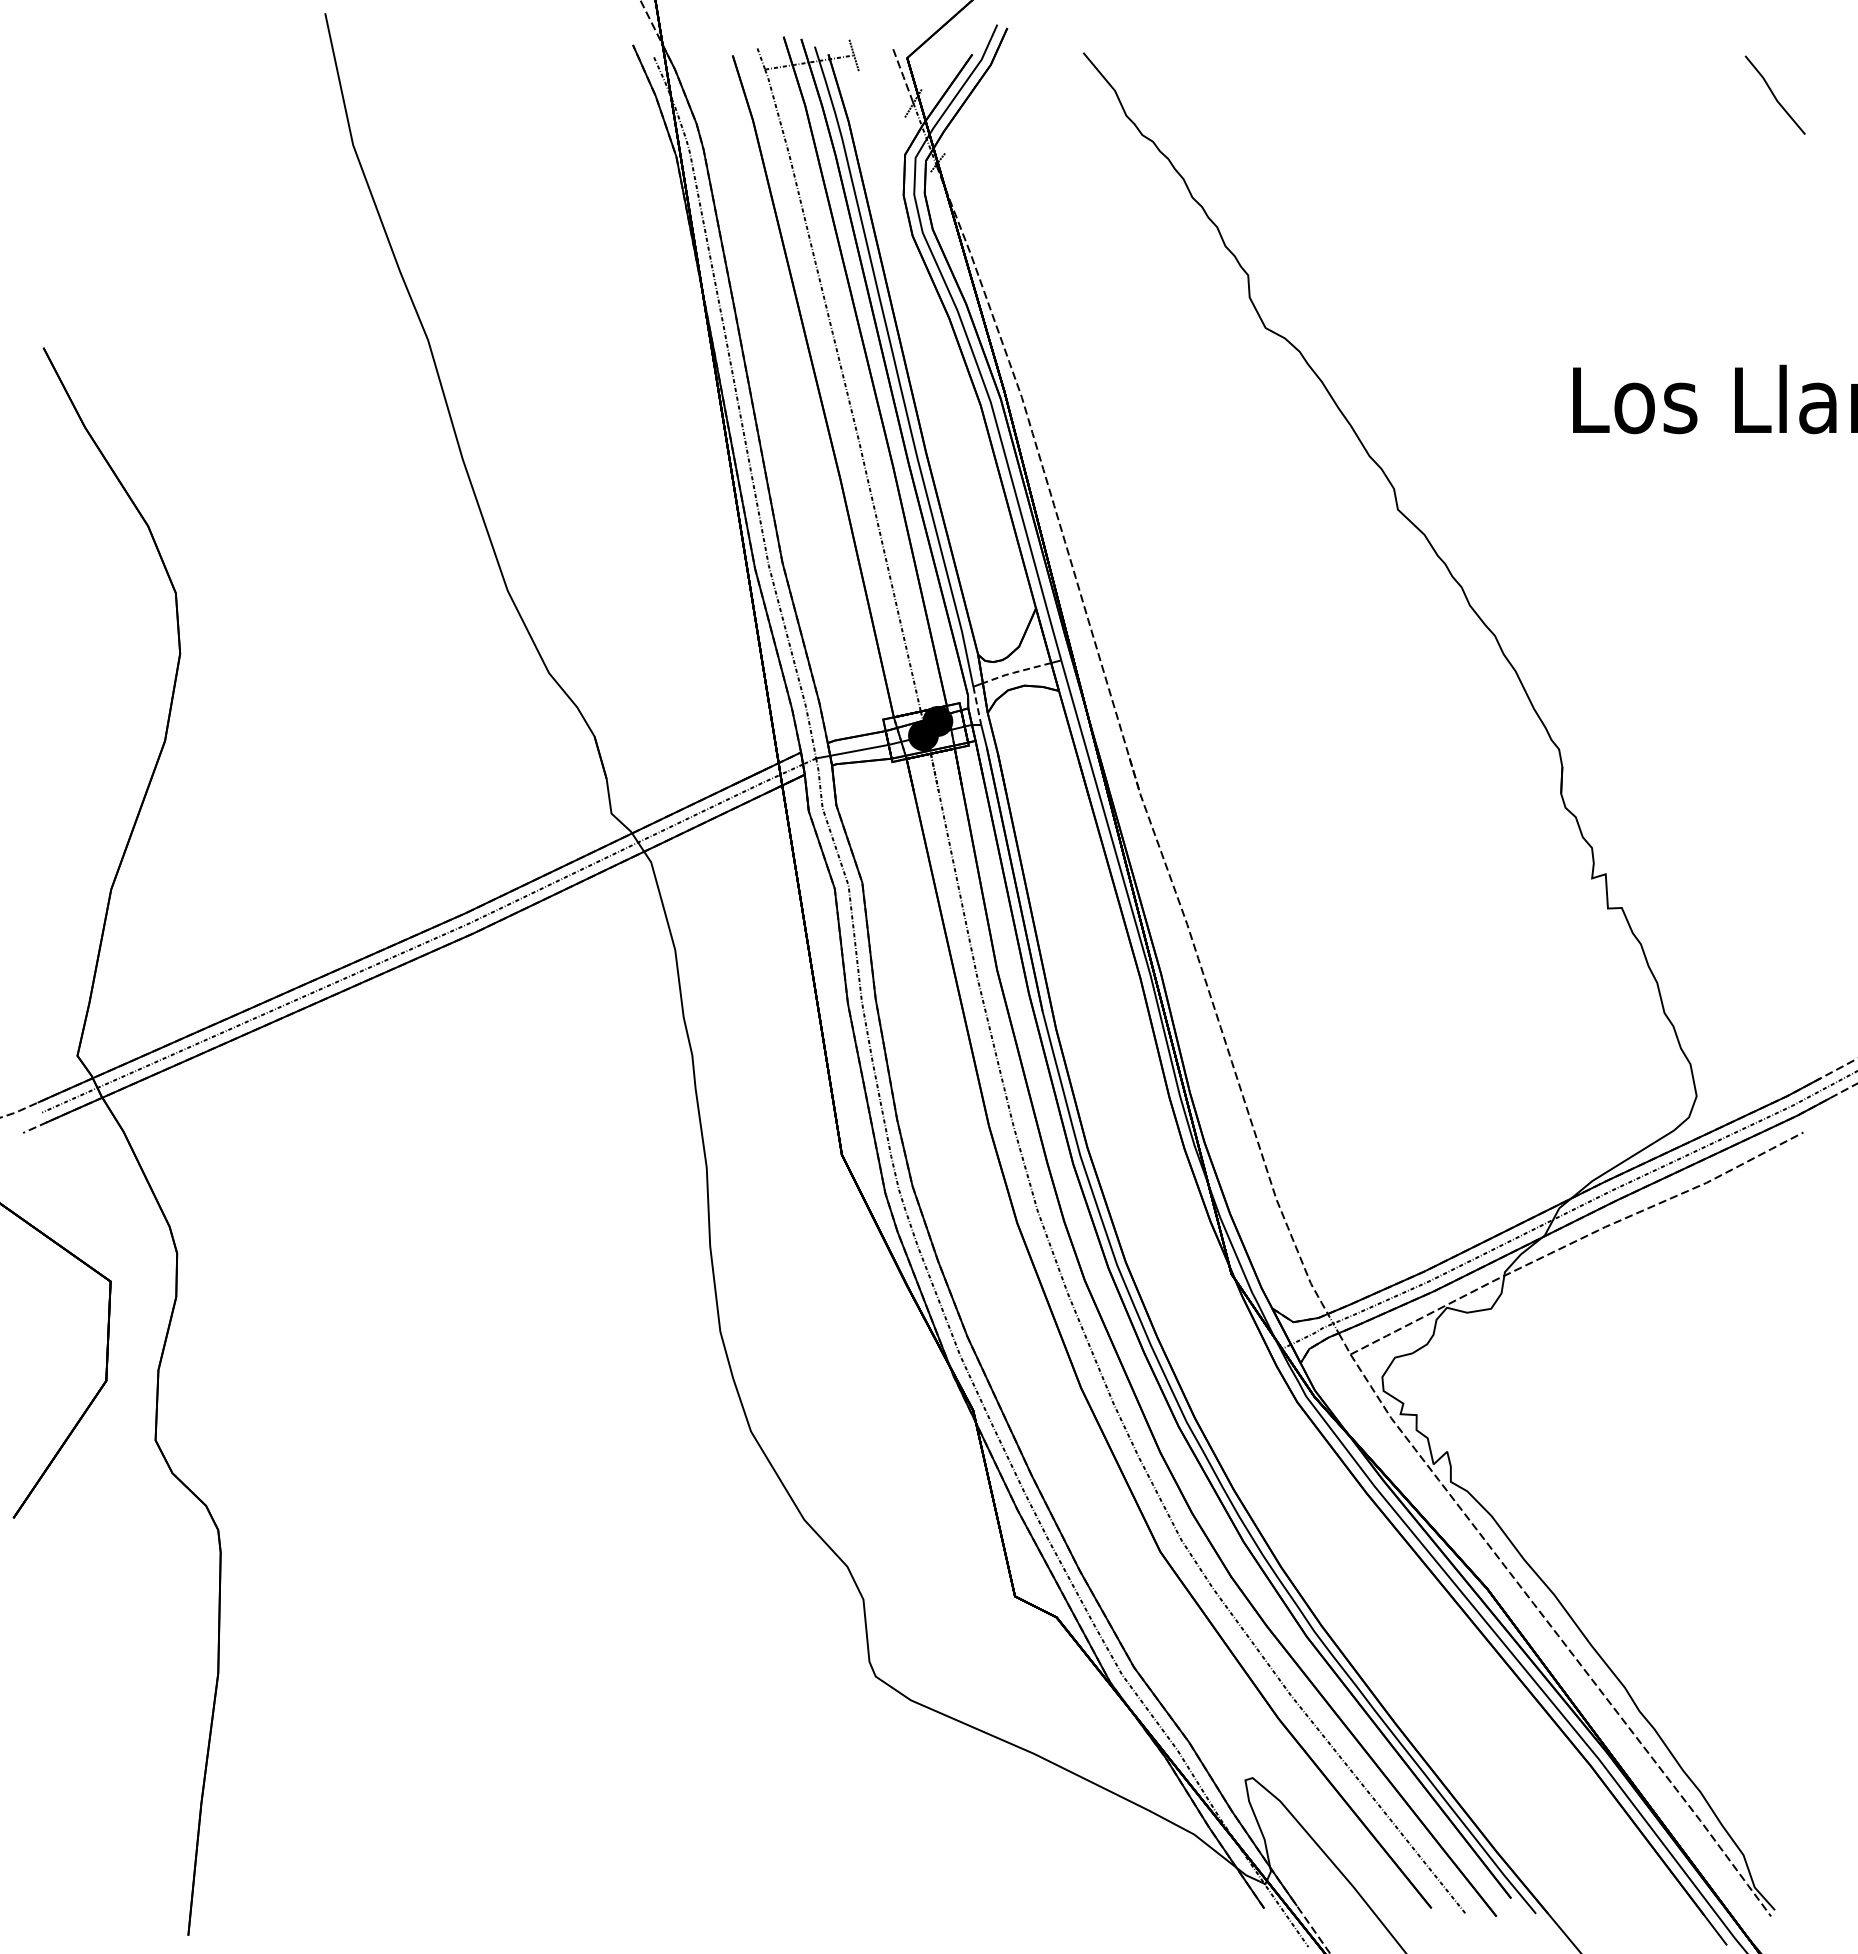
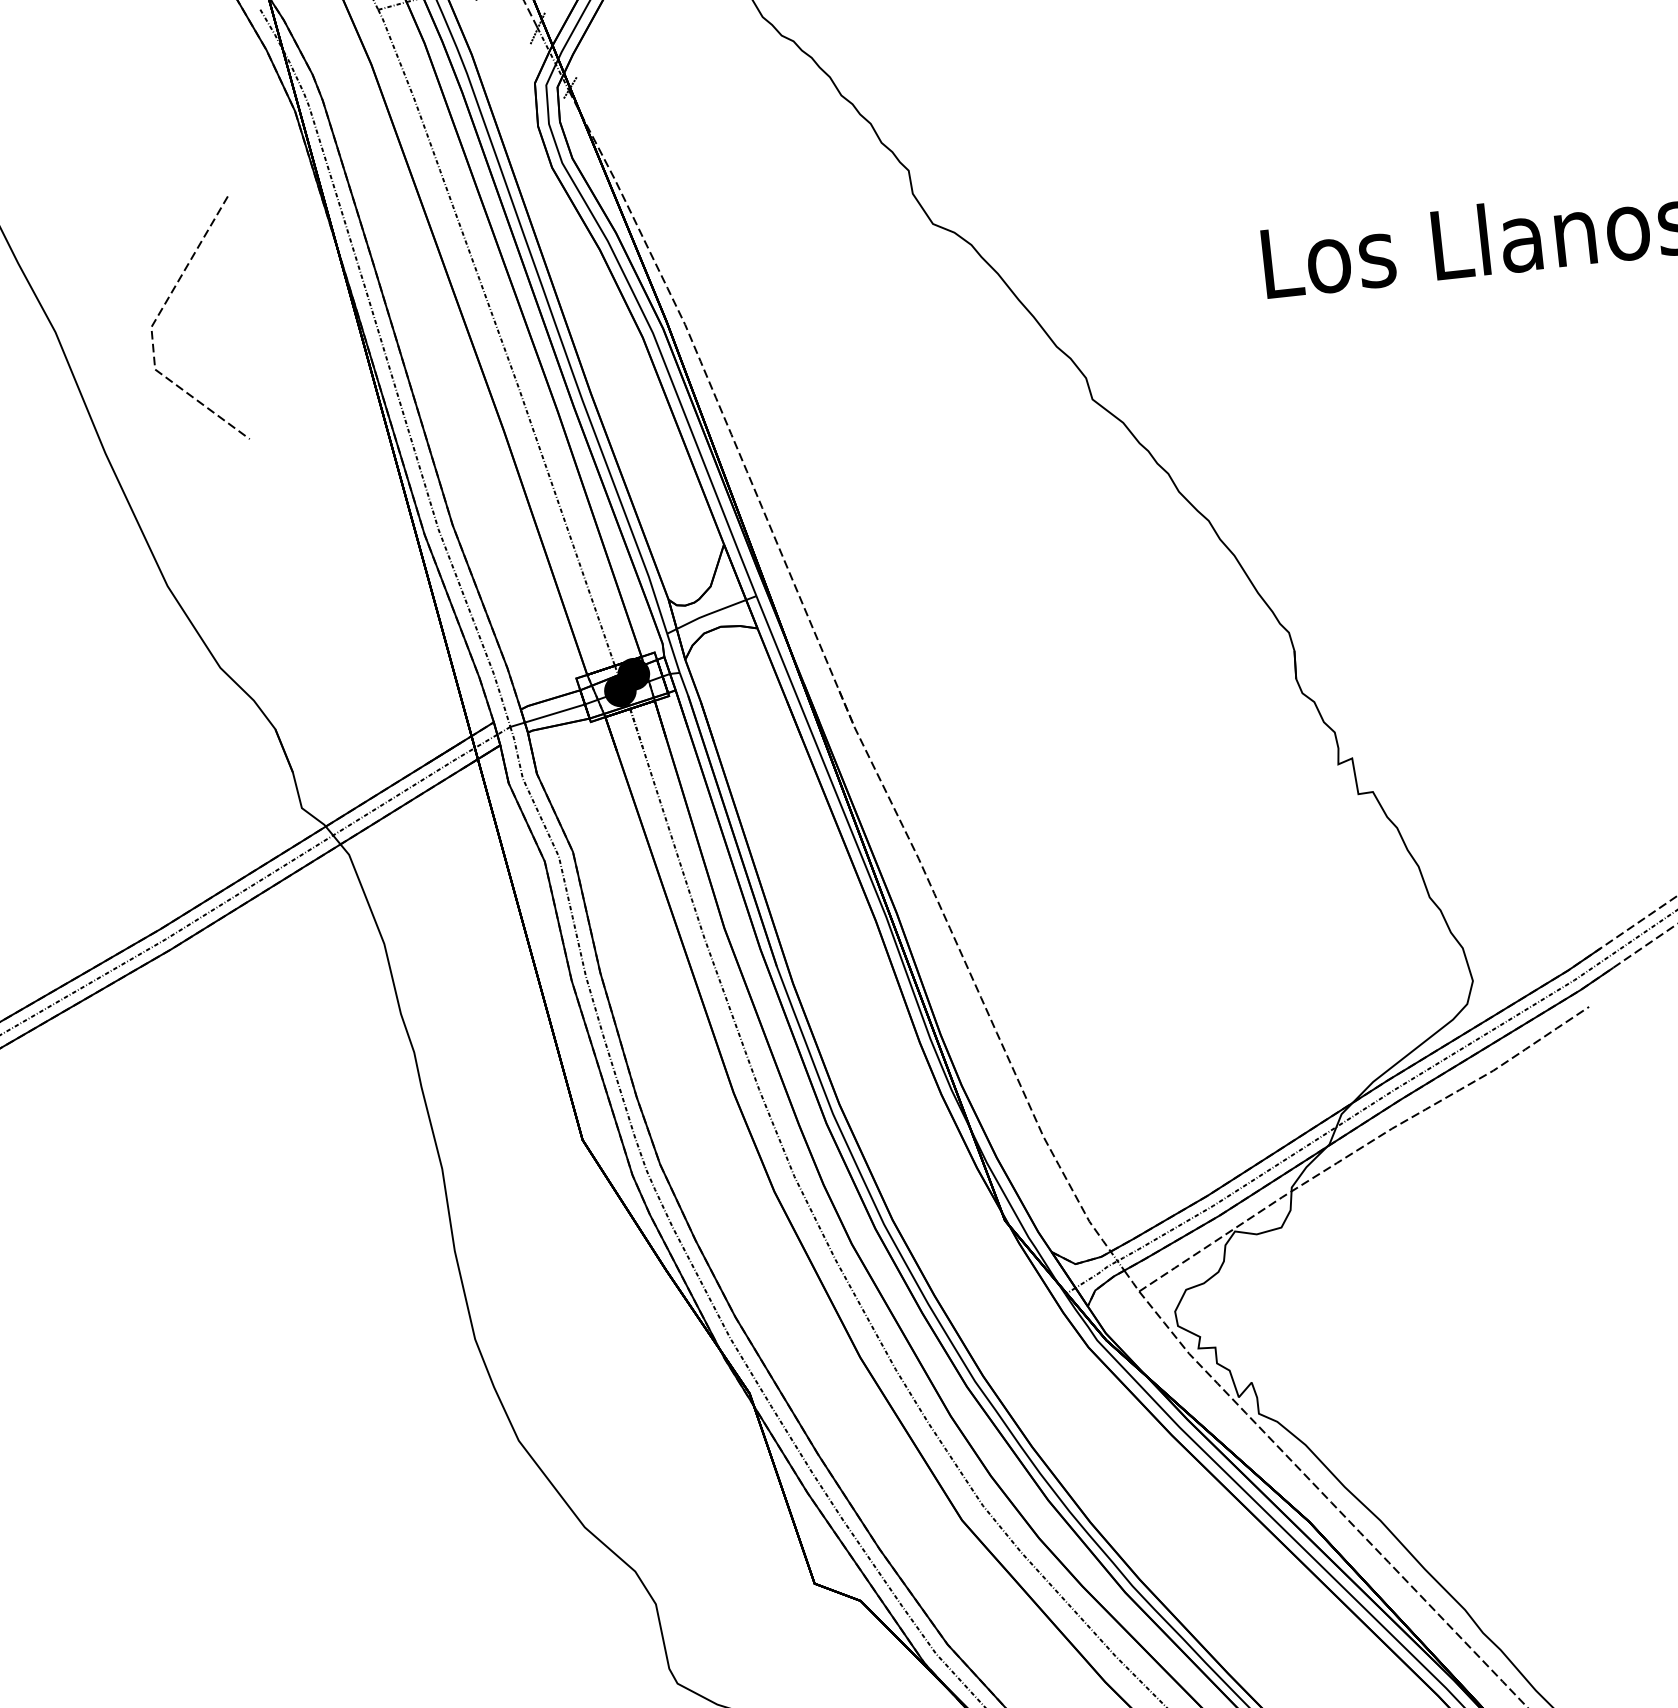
line: (537, 322) -> (168, 301), added
line: (1015, 672) -> (709, 614), dashed -> solid
line: (977, 706) -> (673, 654), dashed -> solid

